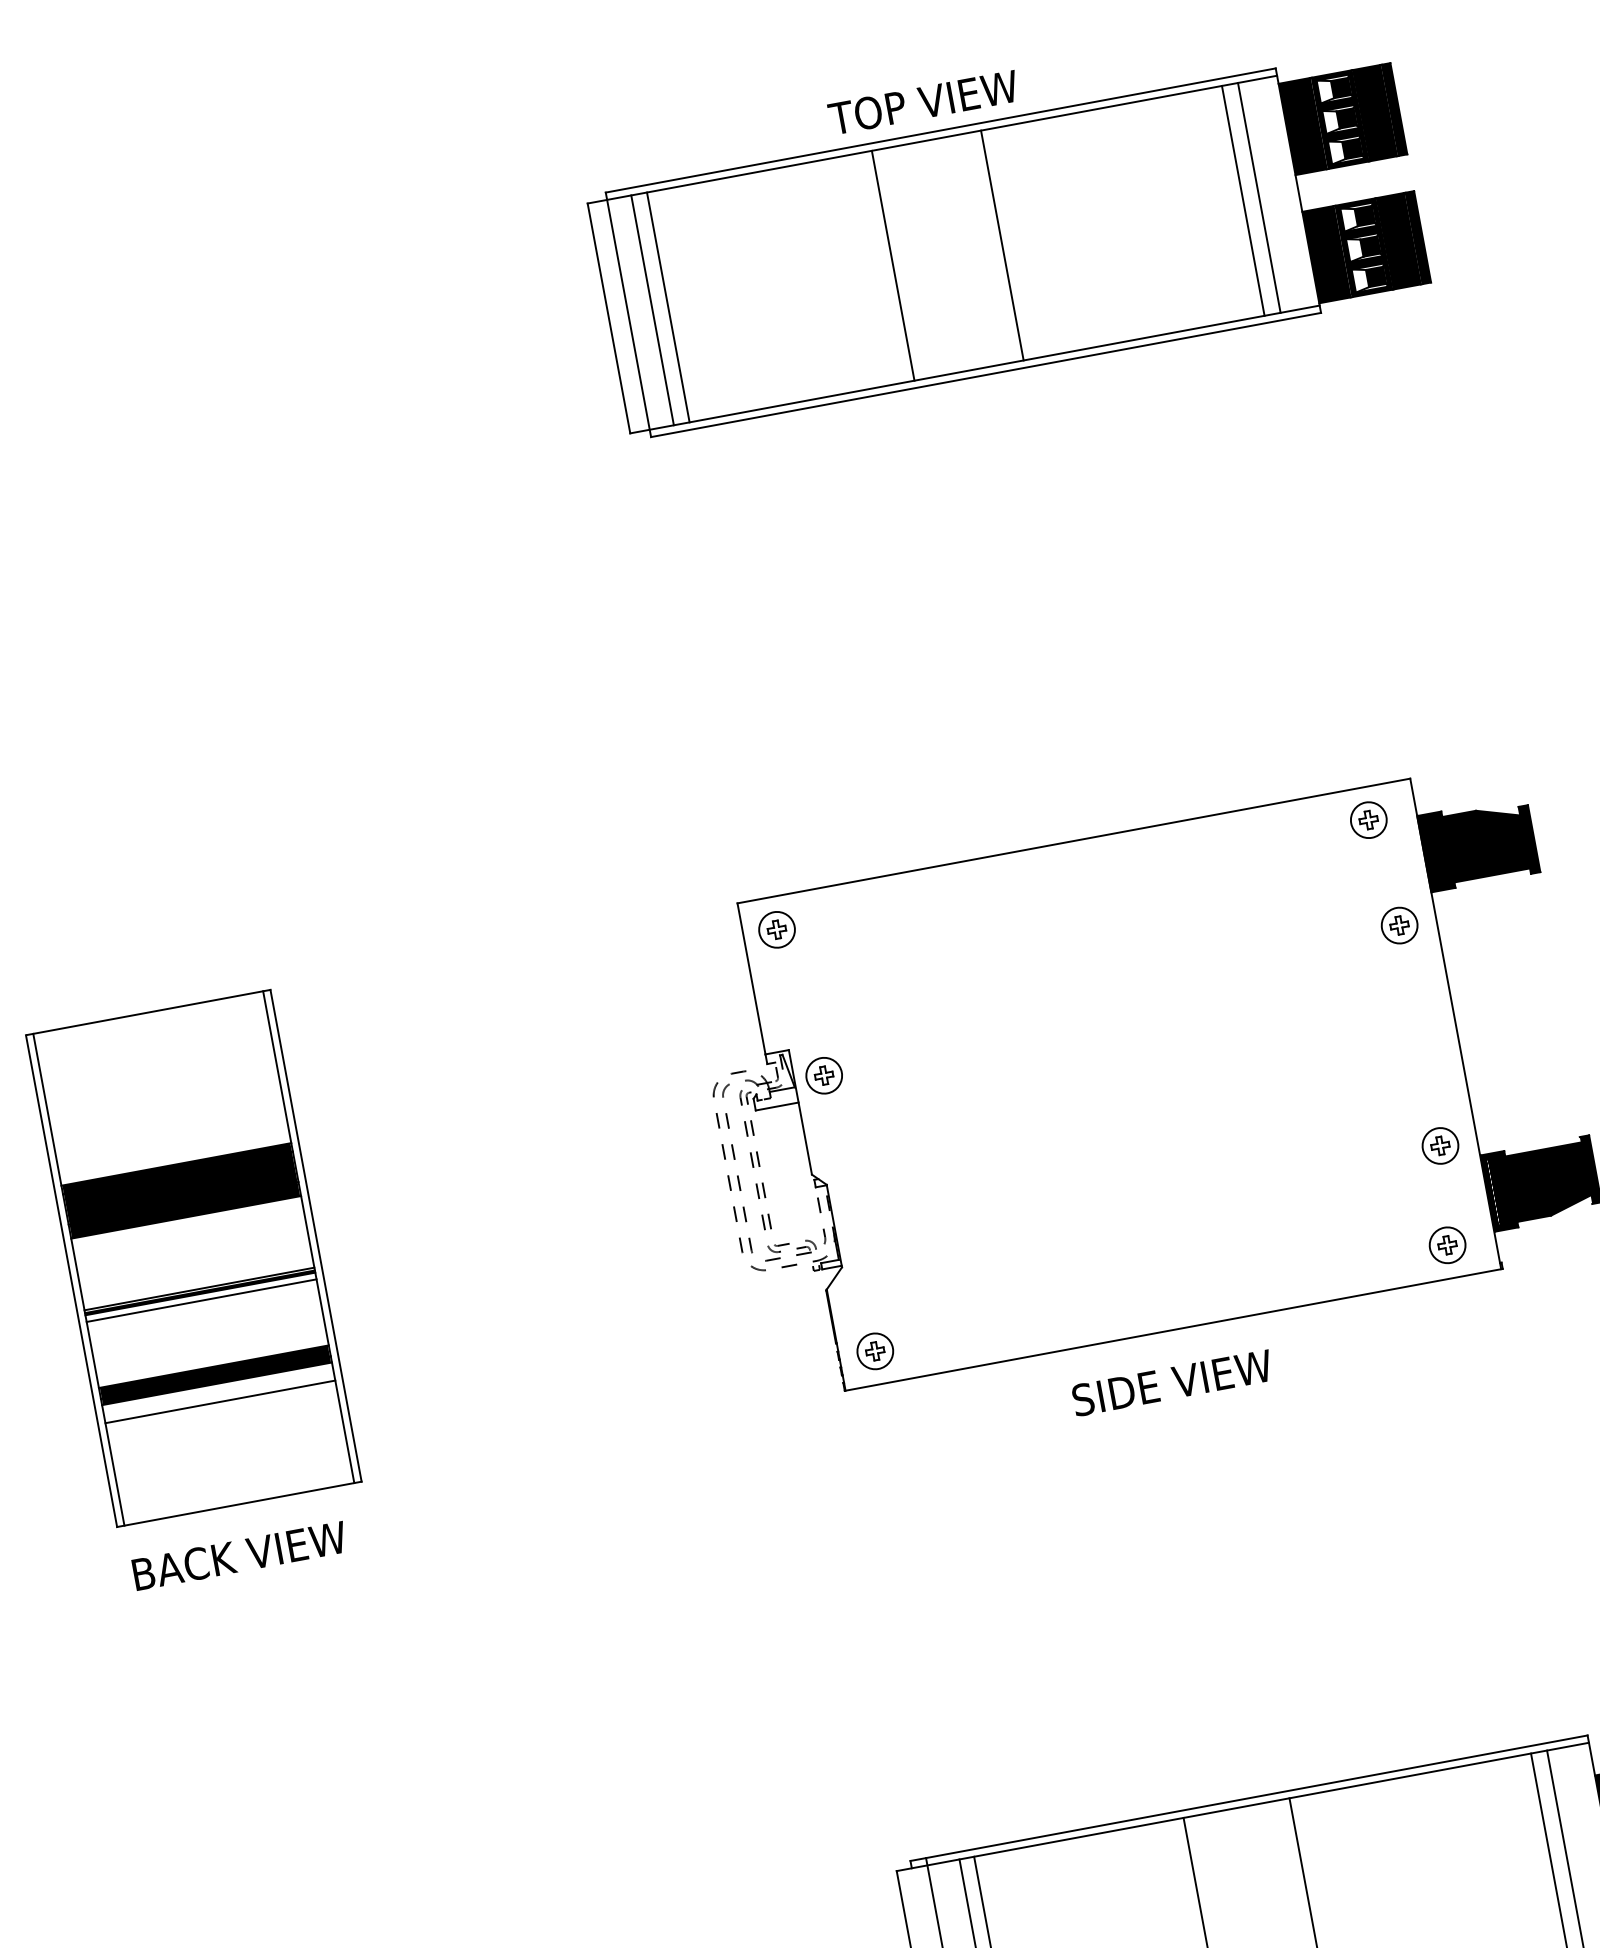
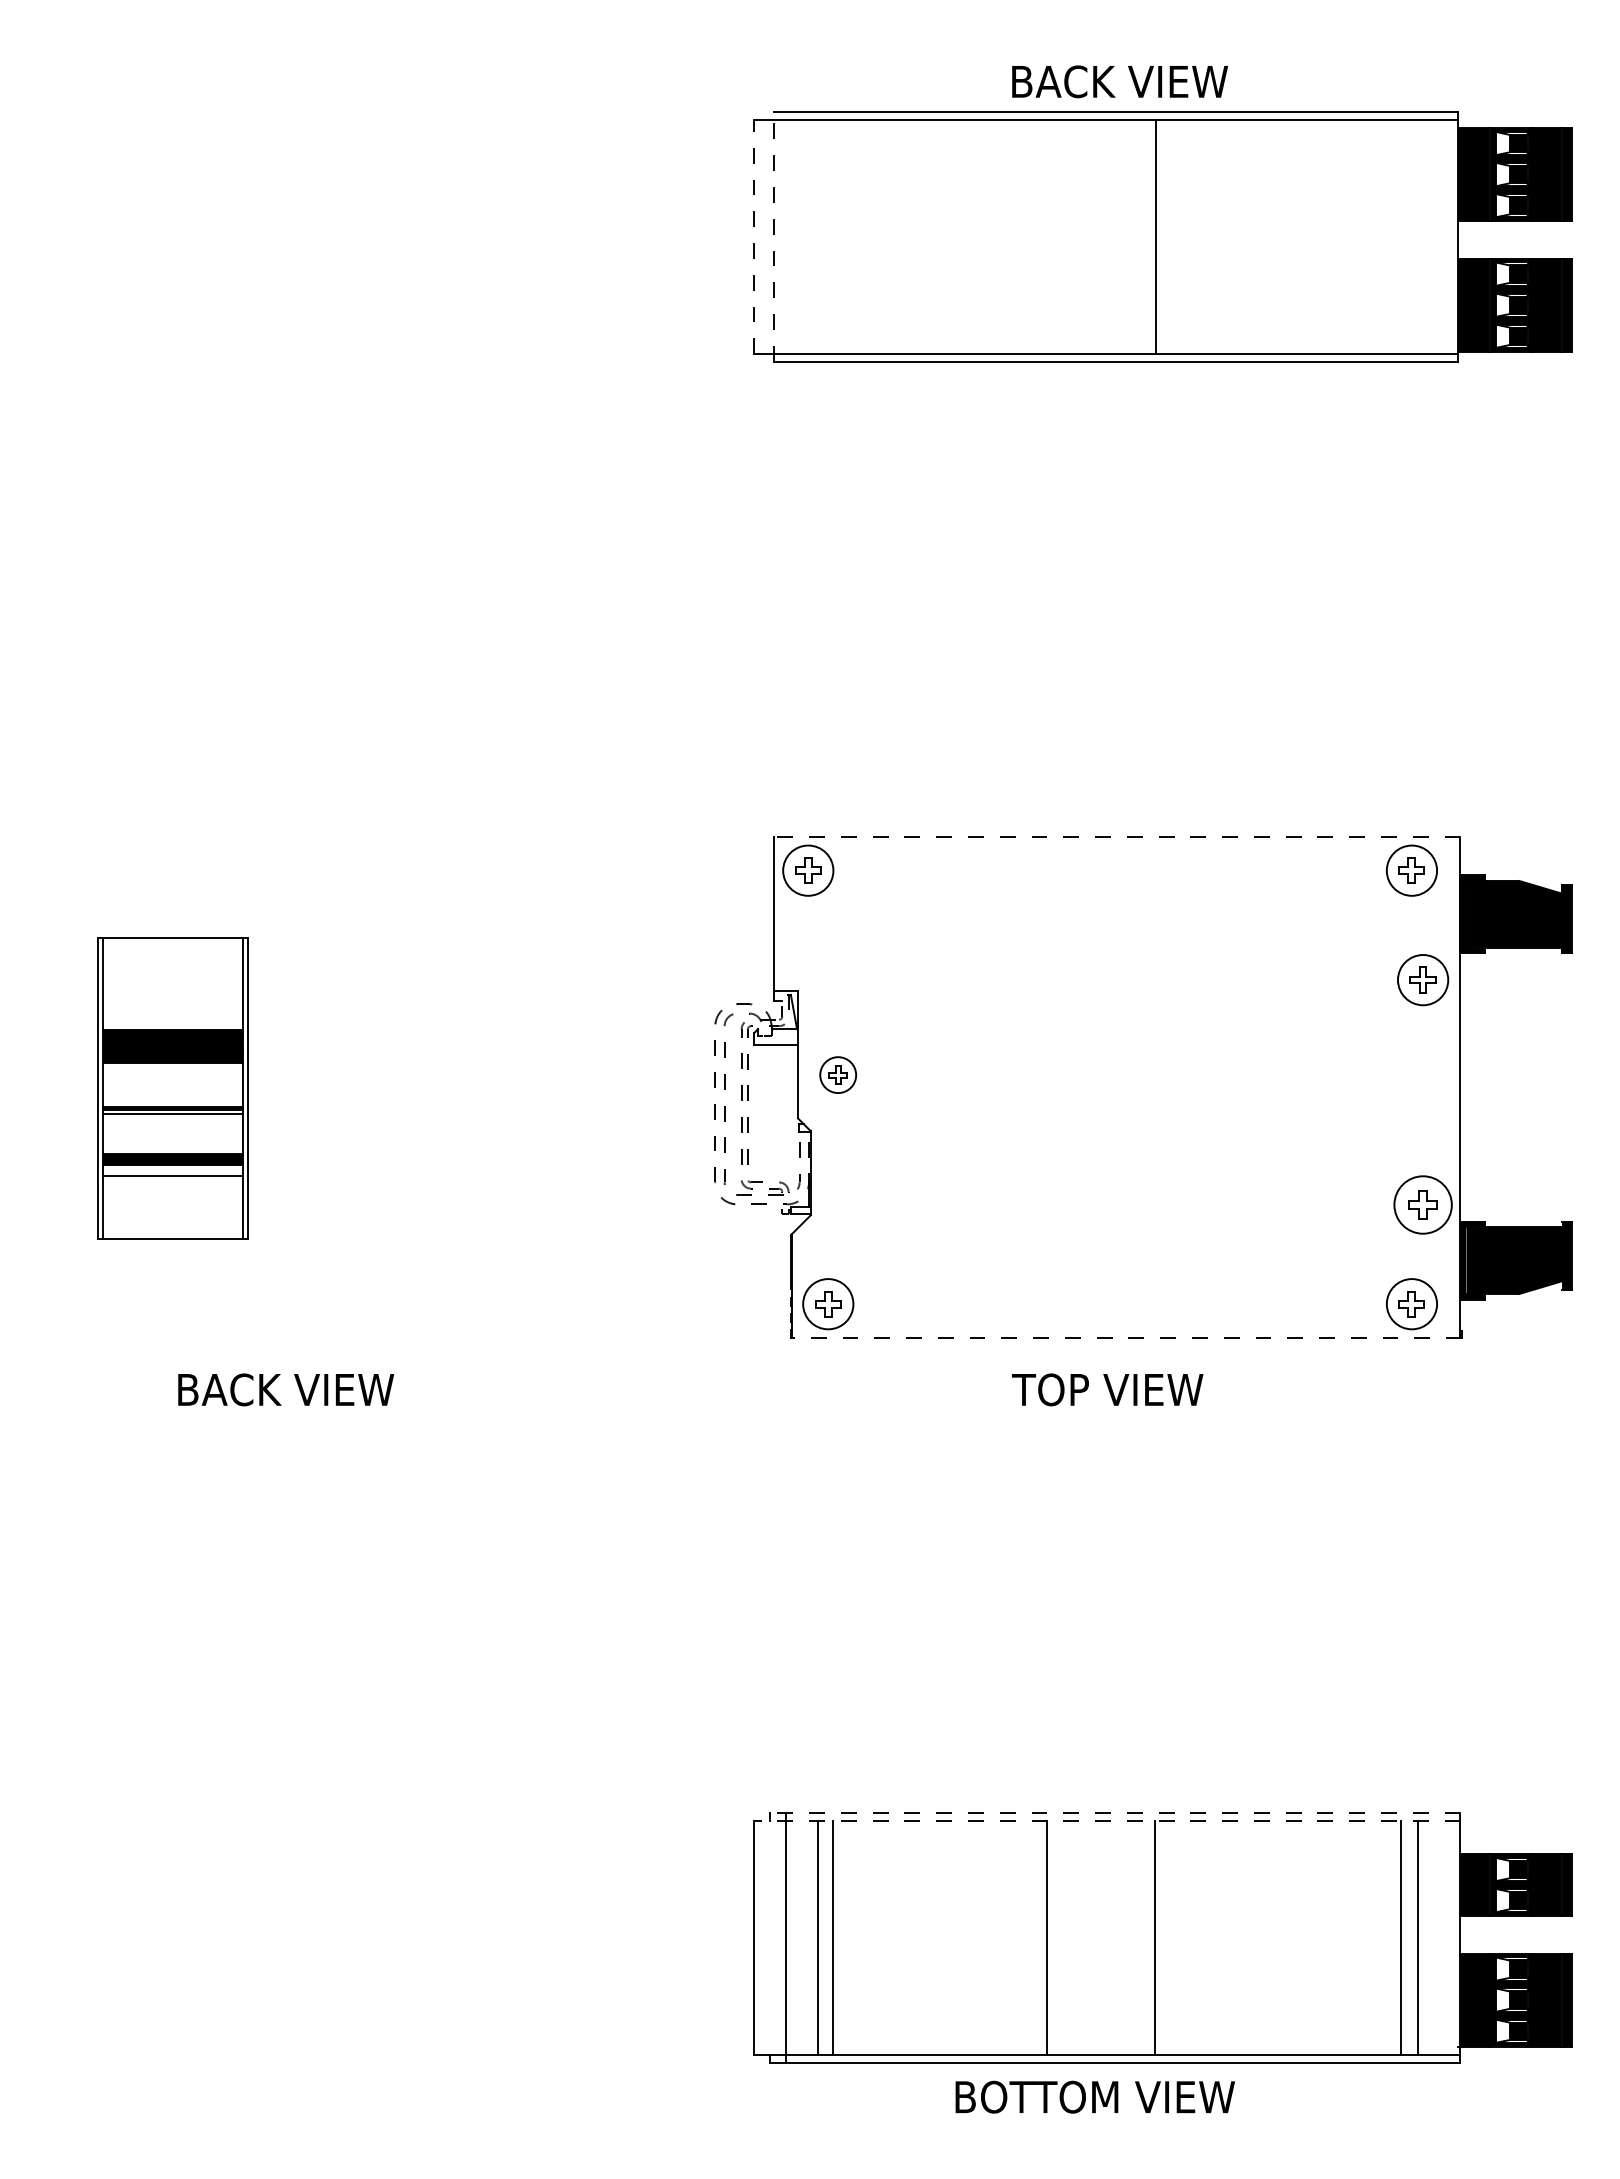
text: (936, 100) -> (1117, 81), TOP VIEW -> BACK VIEW
line: (1259, 197) -> (1417, 236), removed
line: (1243, 200) -> (1401, 236), removed
line: (893, 265) -> (1044, 236), removed
line: (667, 307) -> (814, 236), removed
line: (652, 309) -> (798, 236), removed
line: (628, 315) -> (774, 237), solid -> dashed
line: (609, 317) -> (754, 236), solid -> dashed
part: (1368, 820) -> (1411, 870), size x1.4
line: (1073, 841) -> (1116, 837), solid -> dashed
part: (1399, 925) -> (1422, 980), size x1.4
part: (777, 929) -> (808, 870), size x1.4
part: (823, 1075) -> (837, 1074), moved
part: (1439, 1145) -> (1422, 1204), size x1.6
part: (1447, 1245) -> (1411, 1304), size x1.4
part: (193, 1257) -> (172, 1087), size x0.6
line: (1173, 1329) -> (1126, 1337), solid -> dashed
part: (874, 1351) -> (827, 1304), size x1.4
text: (1171, 1382) -> (1114, 1389), SIDE VIEW -> TOP VIEW
text: (240, 1555) -> (286, 1389), moved
line: (1248, 1798) -> (1114, 1813), solid -> dashed
line: (1241, 1806) -> (1106, 1820), solid -> dashed

